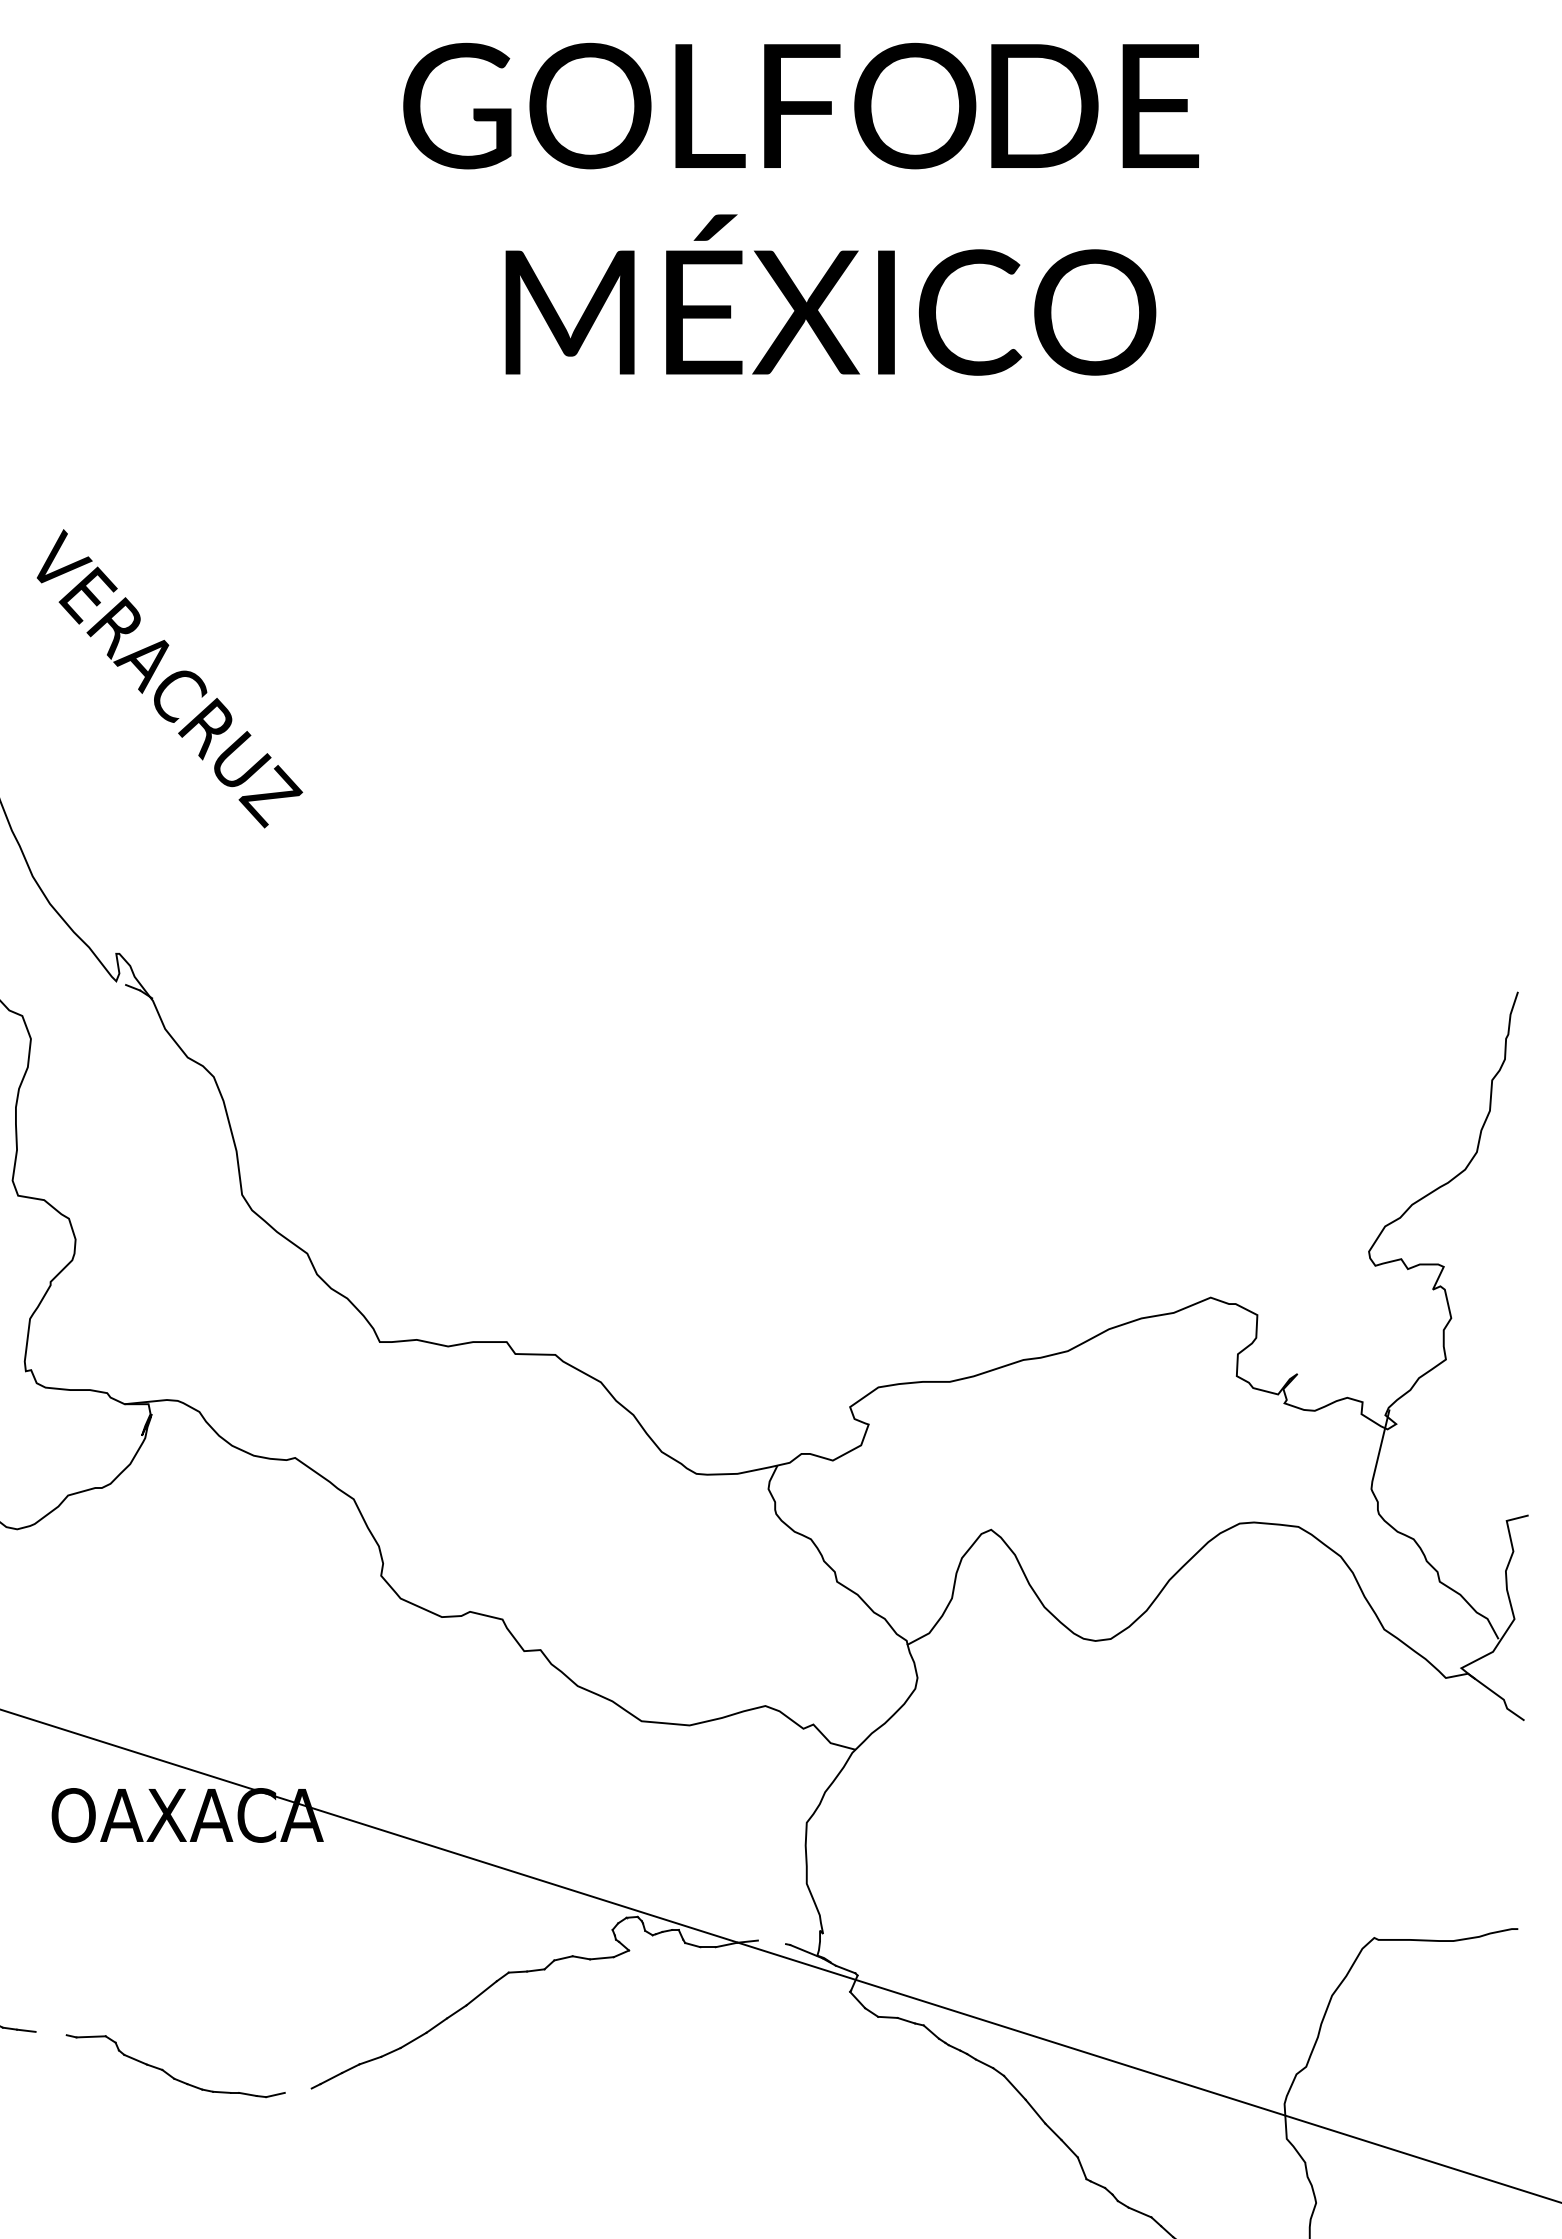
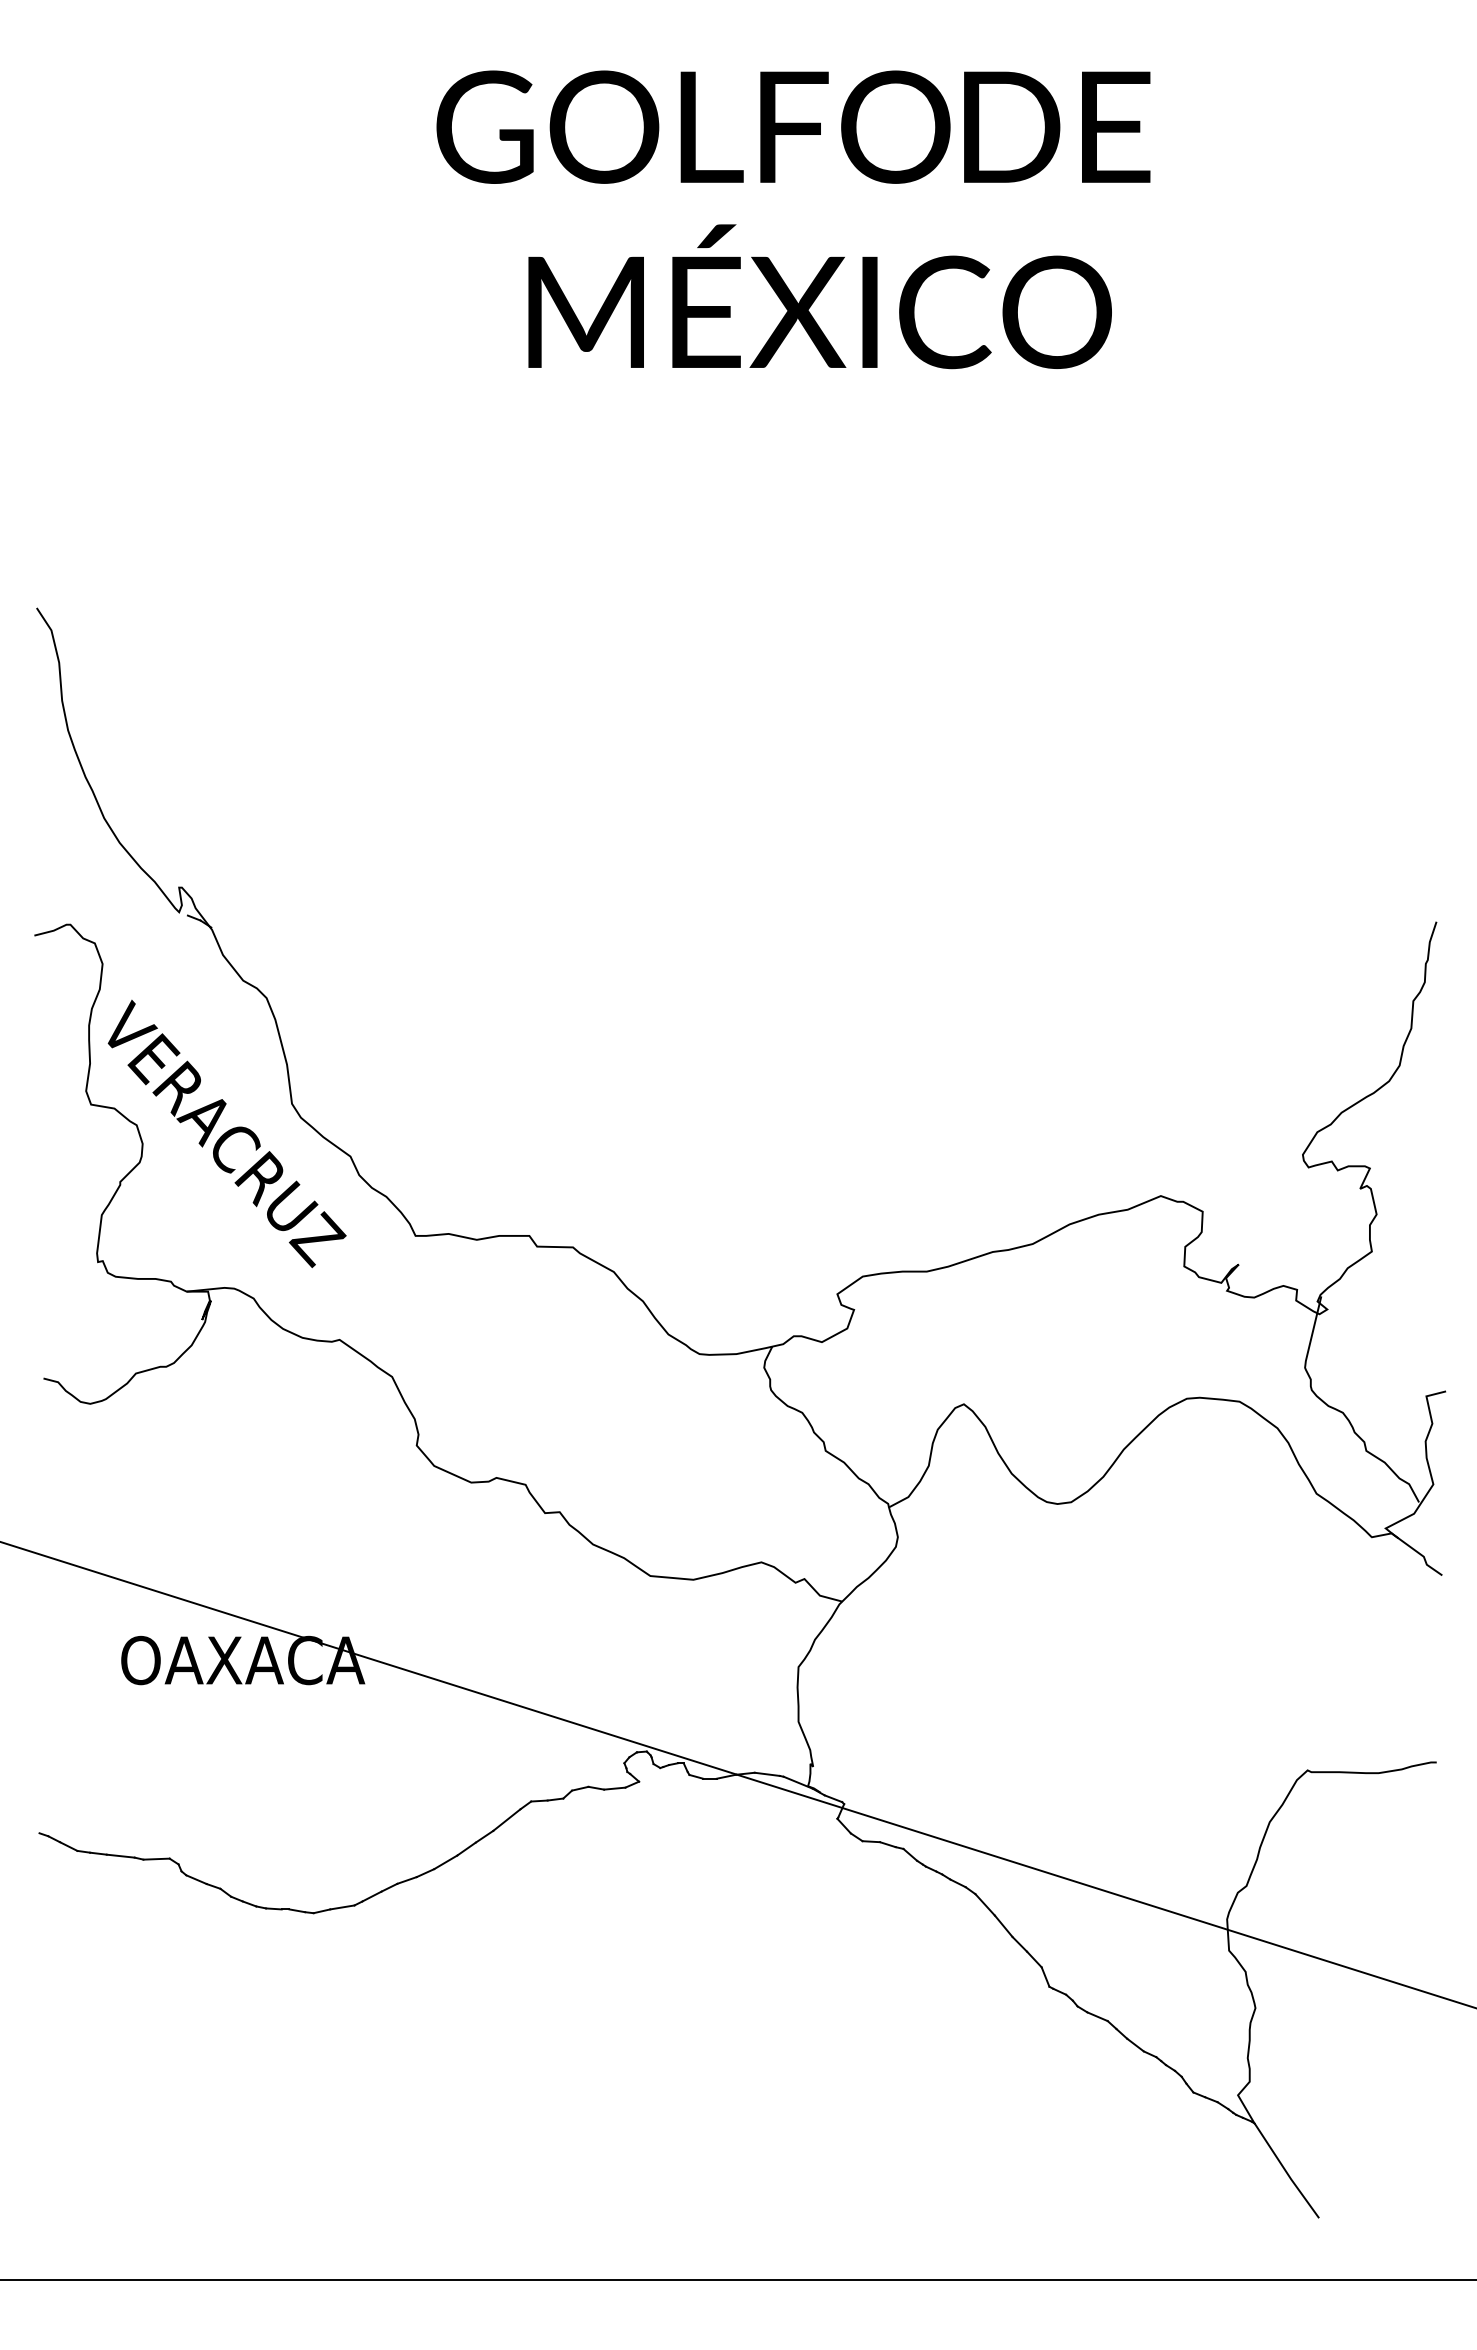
text: (169, 678) -> (226, 1133), moved
line: (771, 1941) -> (766, 1773), added
line: (50, 2032) -> (120, 1855), added
line: (298, 2090) -> (342, 1907), added

